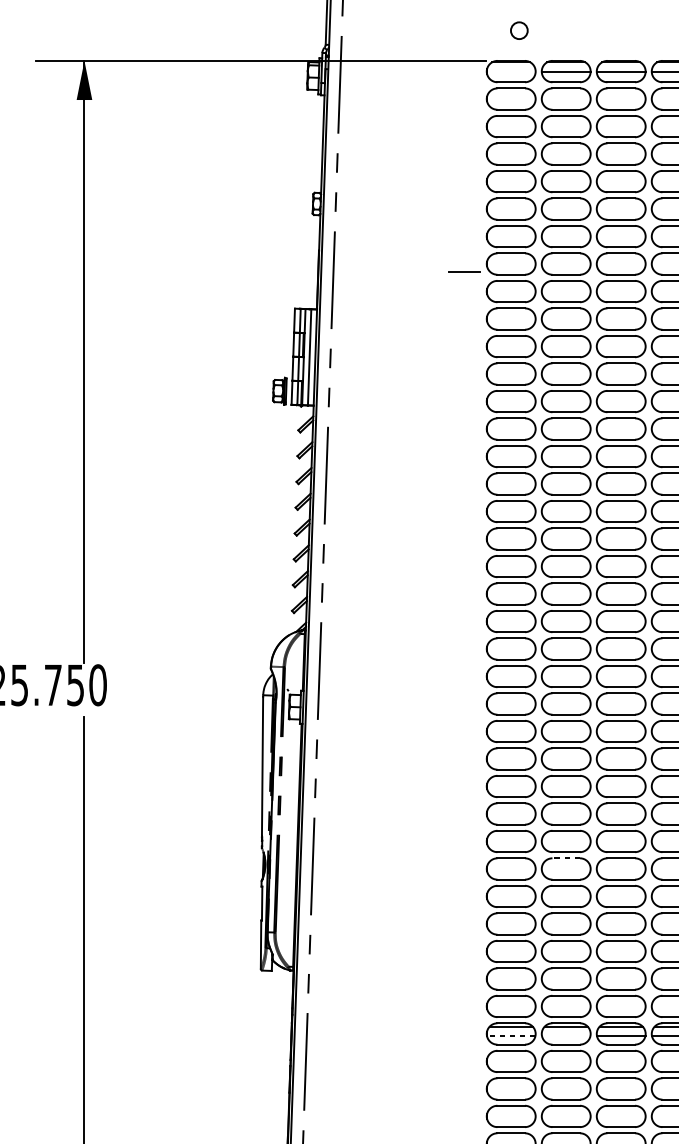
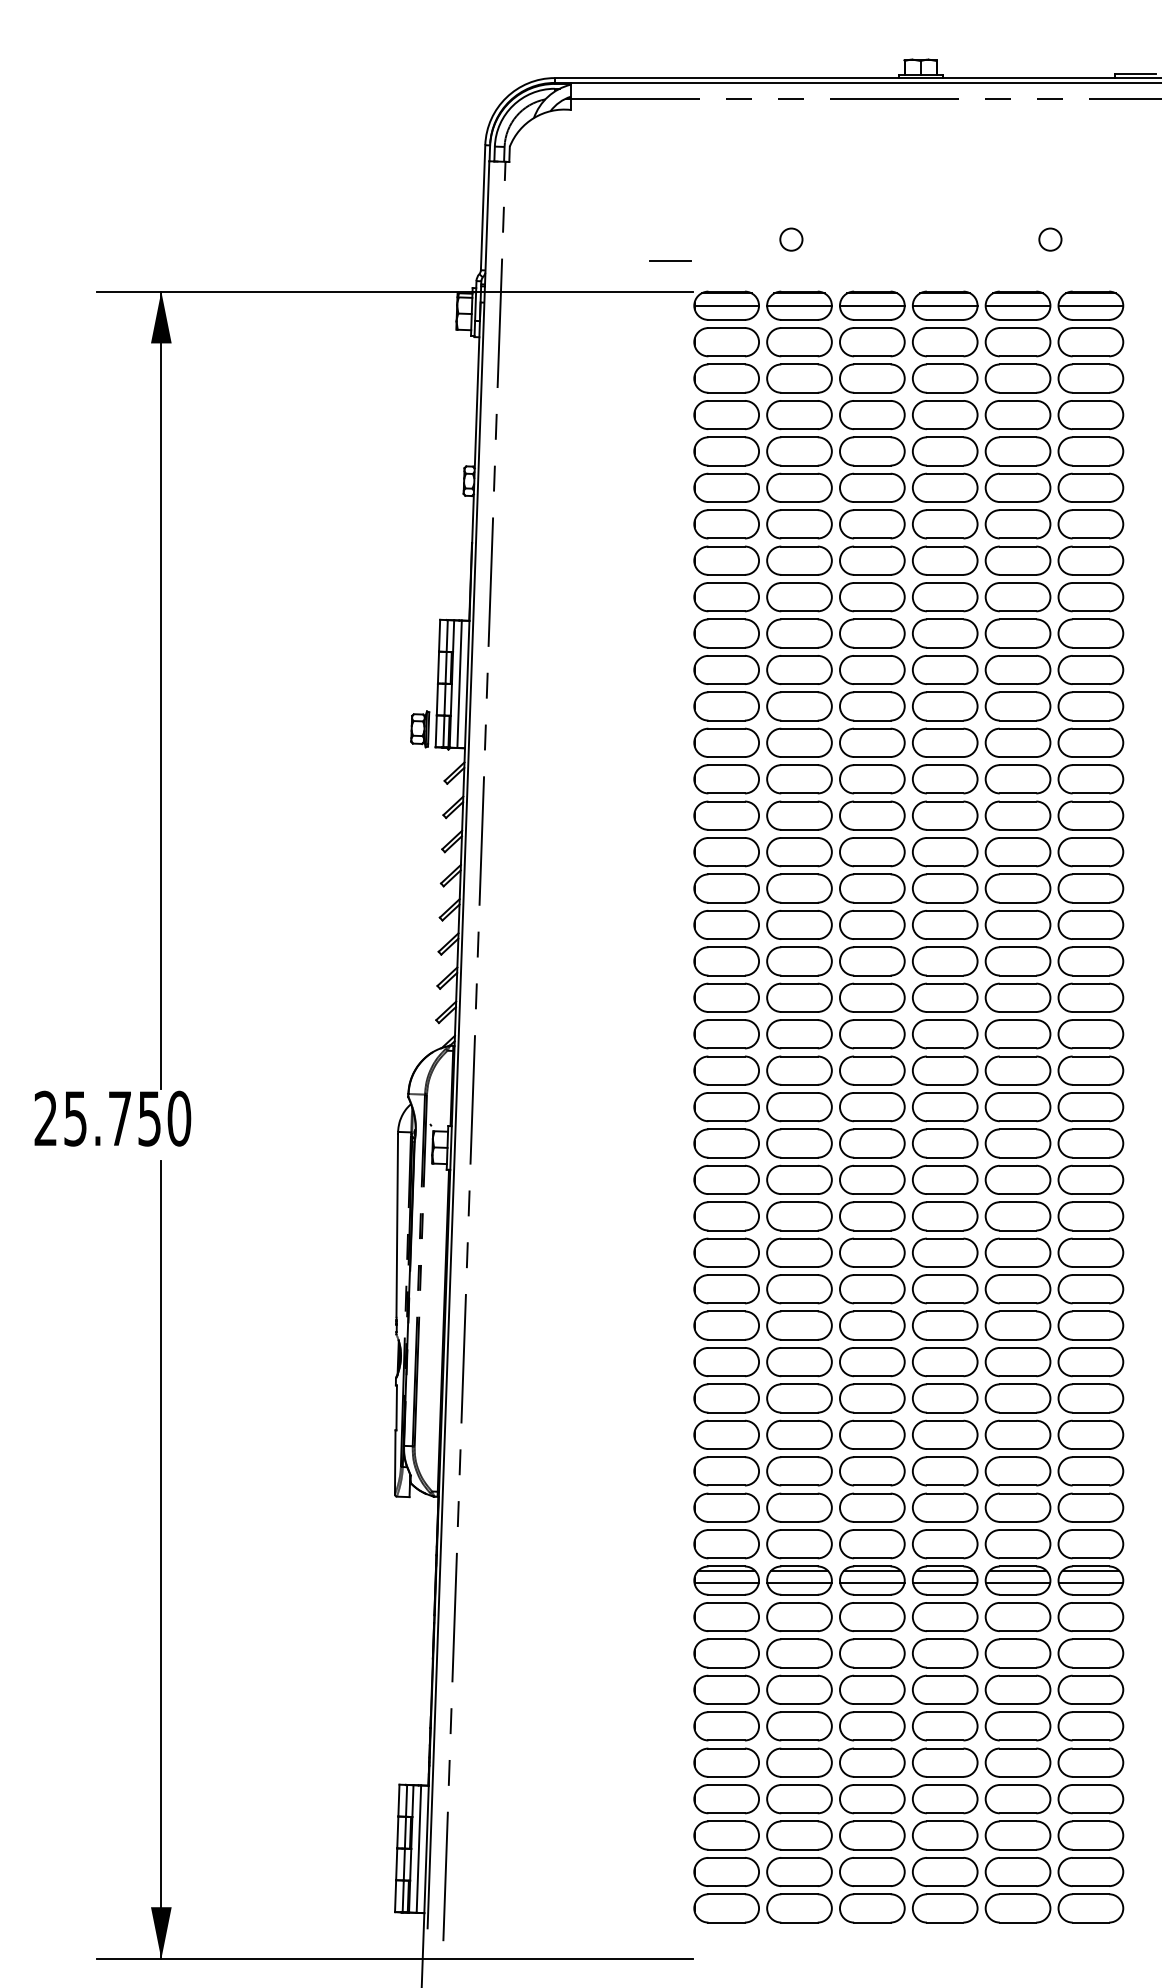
circle: (519, 30) -> (791, 239), moved
line: (511, 71) -> (726, 305), added
line: (464, 271) -> (670, 260), moved
line: (566, 857) -> (799, 1347), dashed -> solid
line: (511, 1036) -> (726, 1583), dashed -> solid
line: (566, 1036) -> (799, 1583), added

